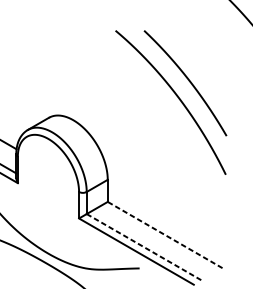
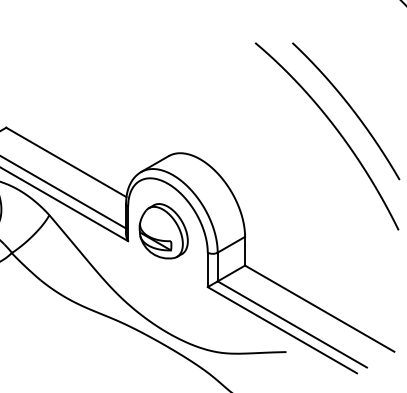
part: (45, 175) -> (163, 231), added
line: (164, 234) -> (319, 308), dashed -> solid
line: (144, 247) -> (292, 324), dashed -> solid

